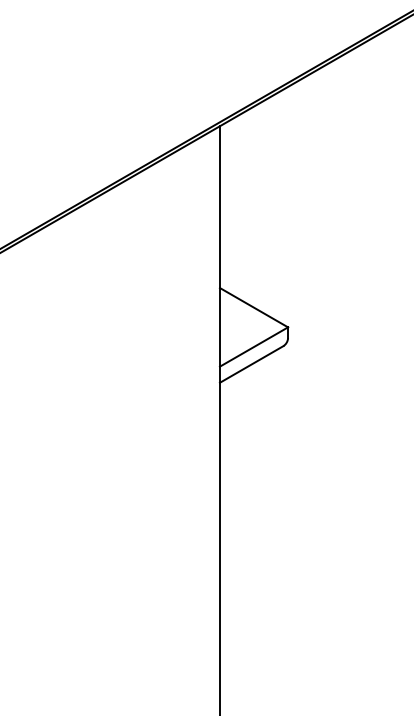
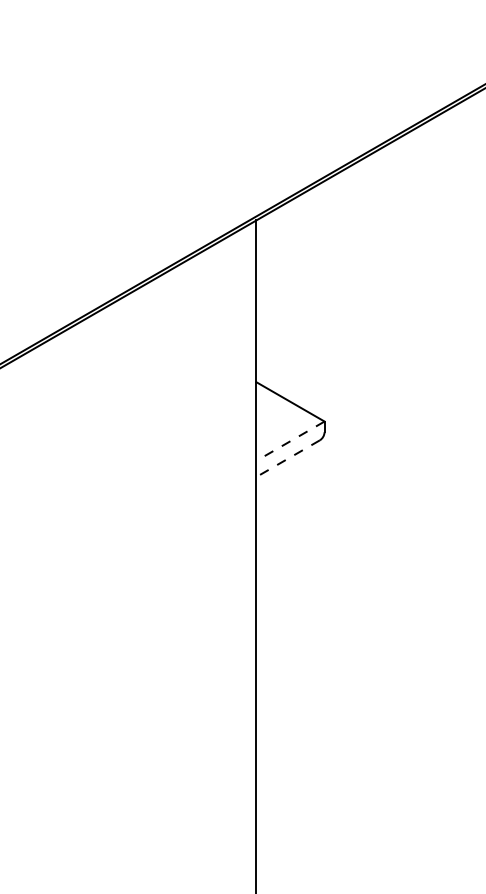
line: (254, 347) -> (290, 441), solid -> dashed
line: (252, 364) -> (288, 458), solid -> dashed

